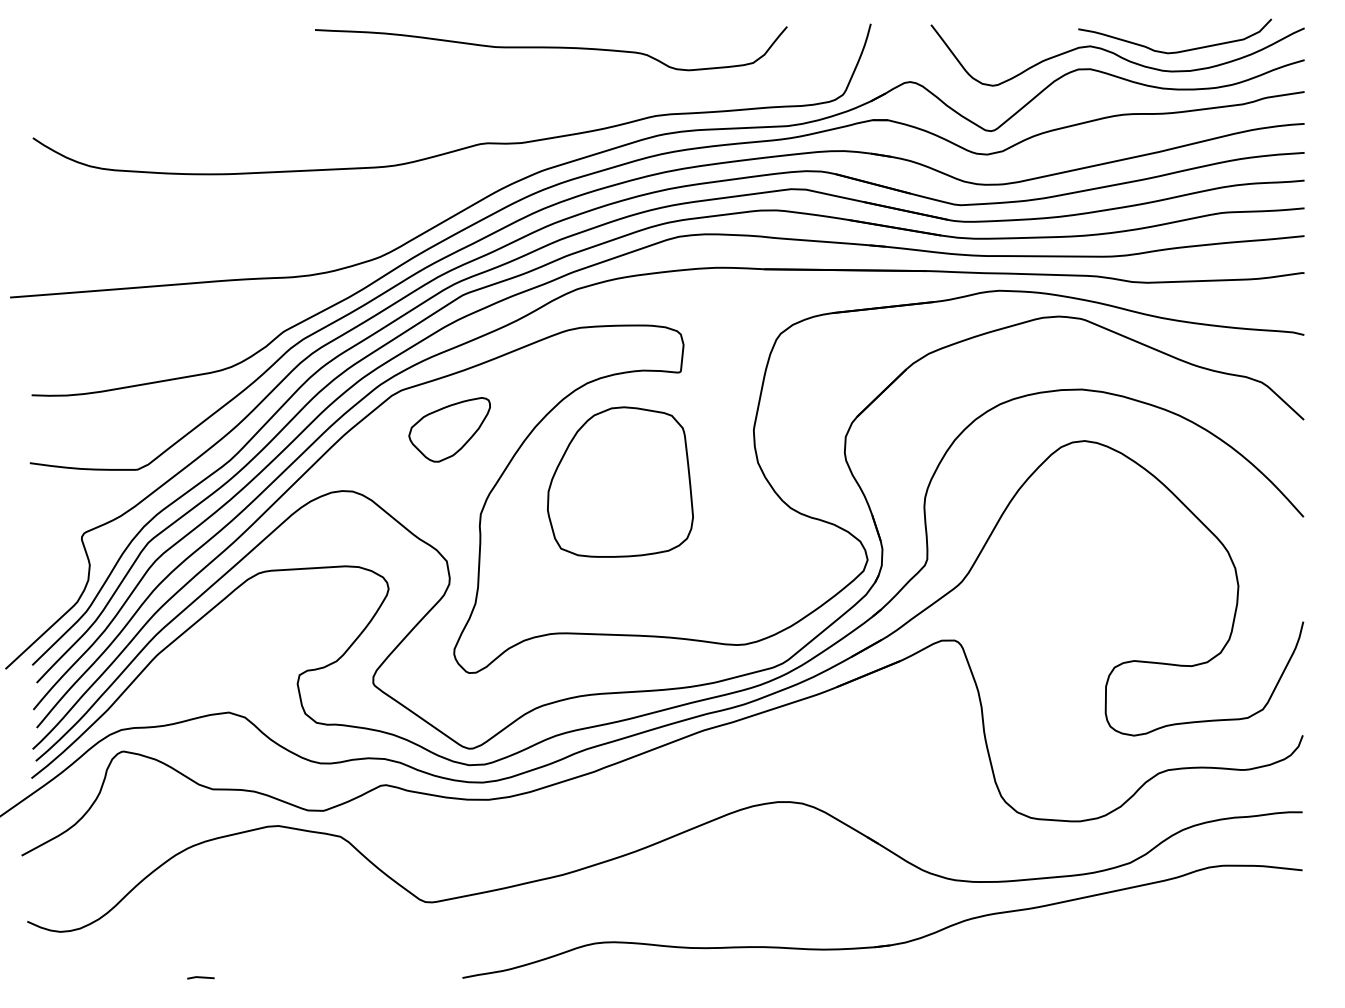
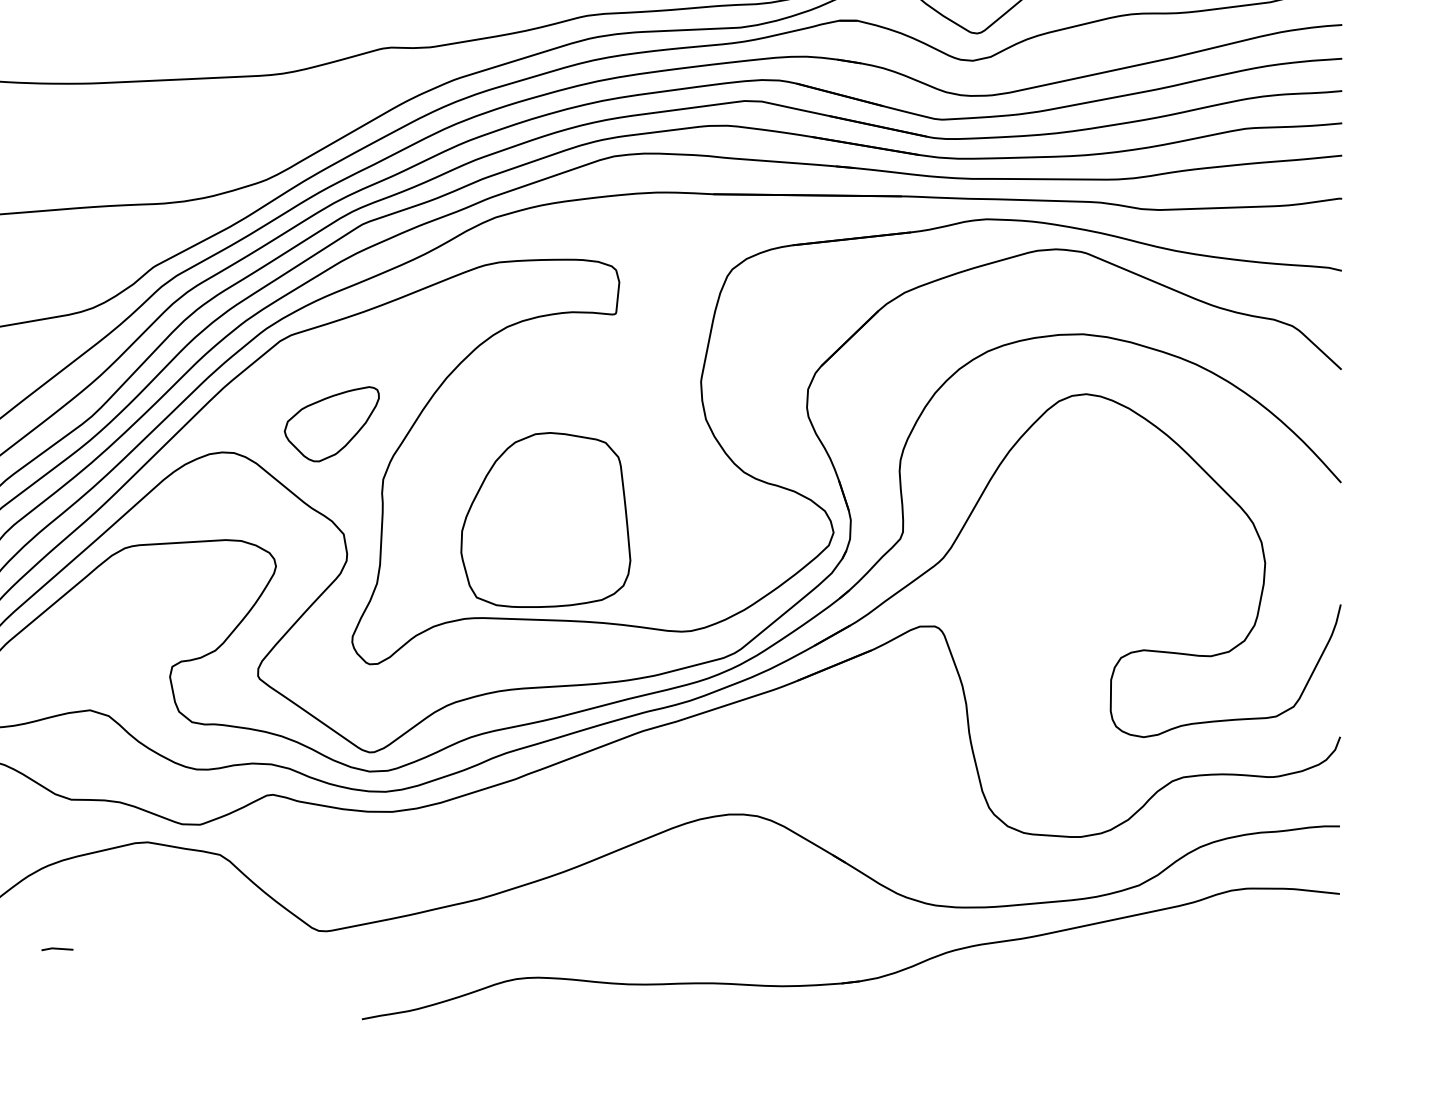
part: (449, 429) -> (331, 423), moved
part: (620, 481) -> (545, 519), moved
line: (200, 977) -> (56, 948), moved

